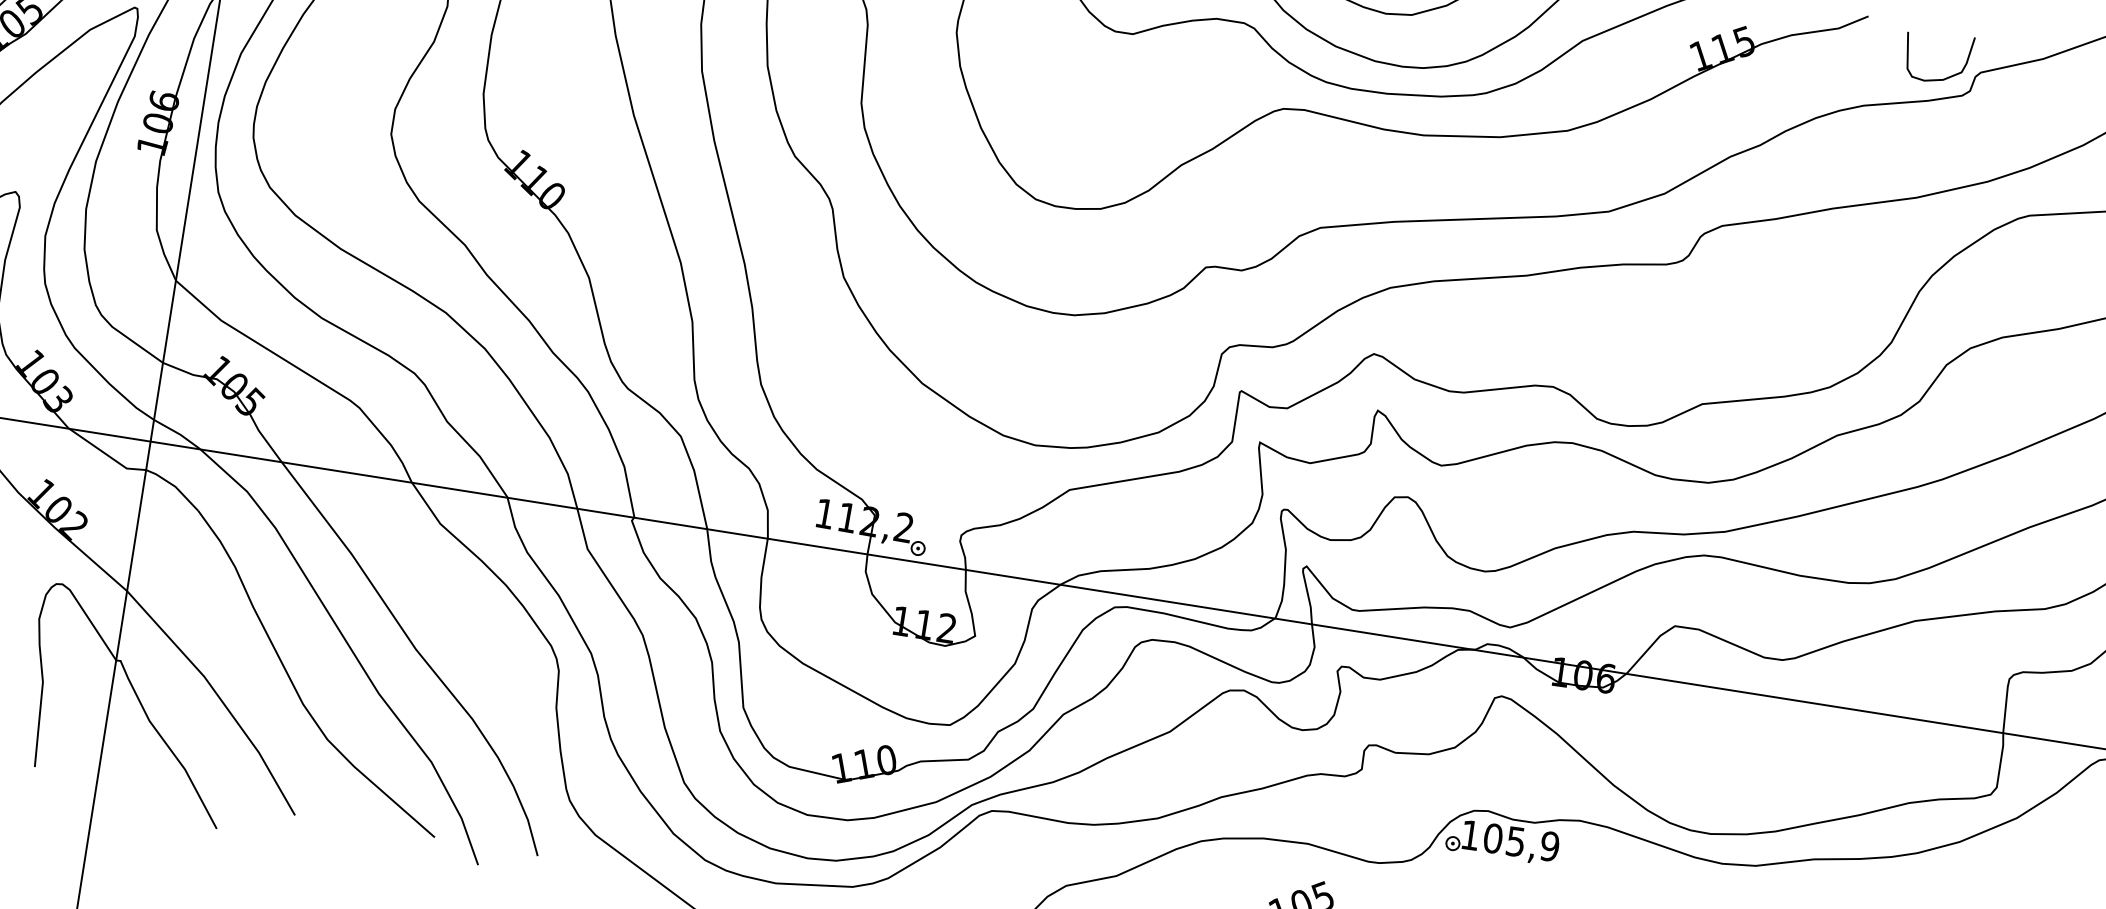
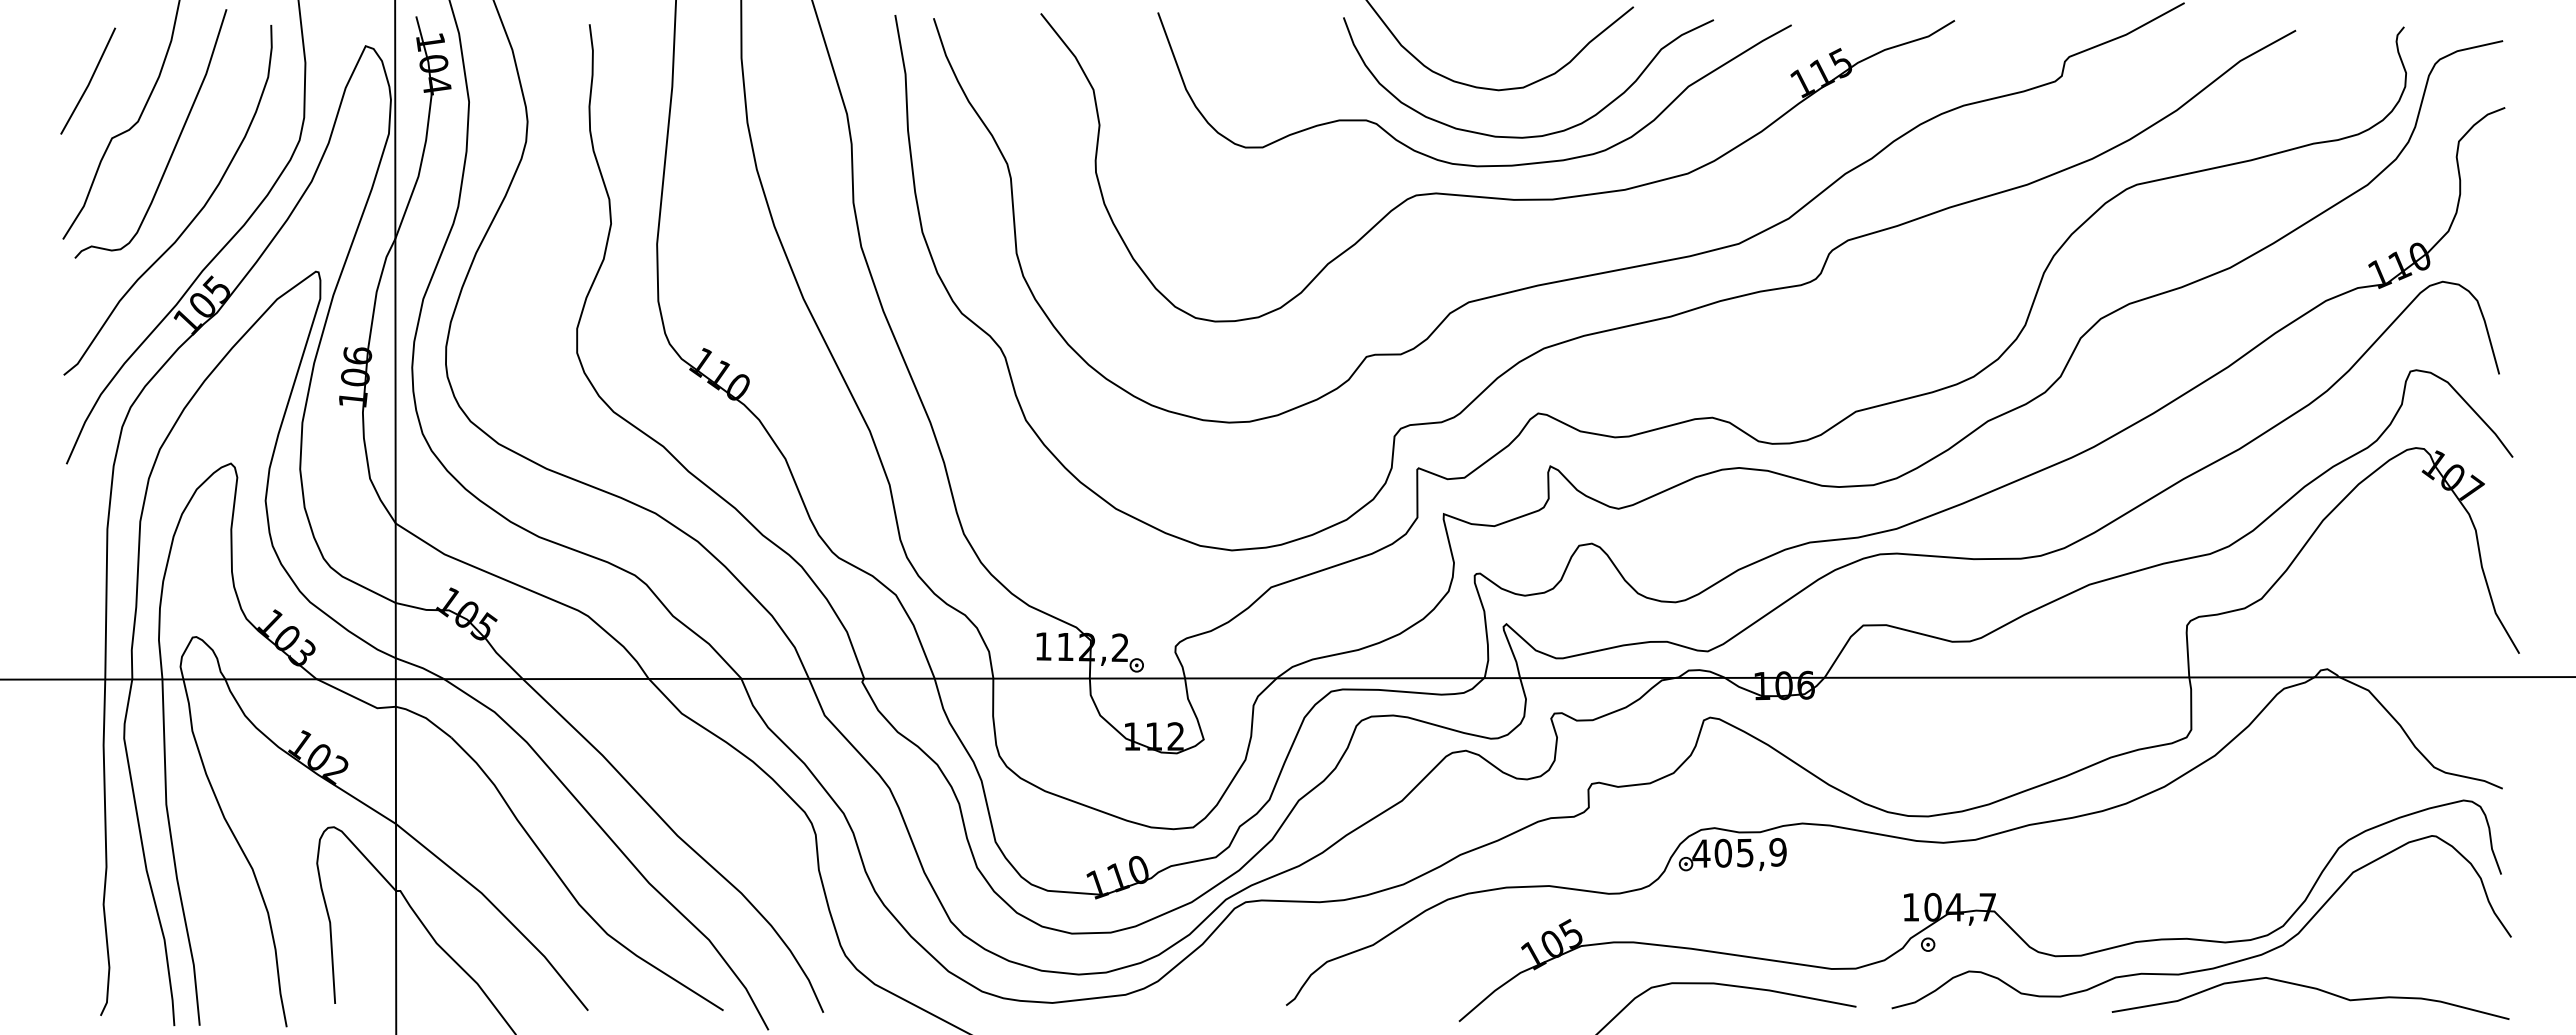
curve: (1944, 78) -> (2035, 67), removed
text: (1470, 835) -> (1701, 853), 105,9 -> 405,9

